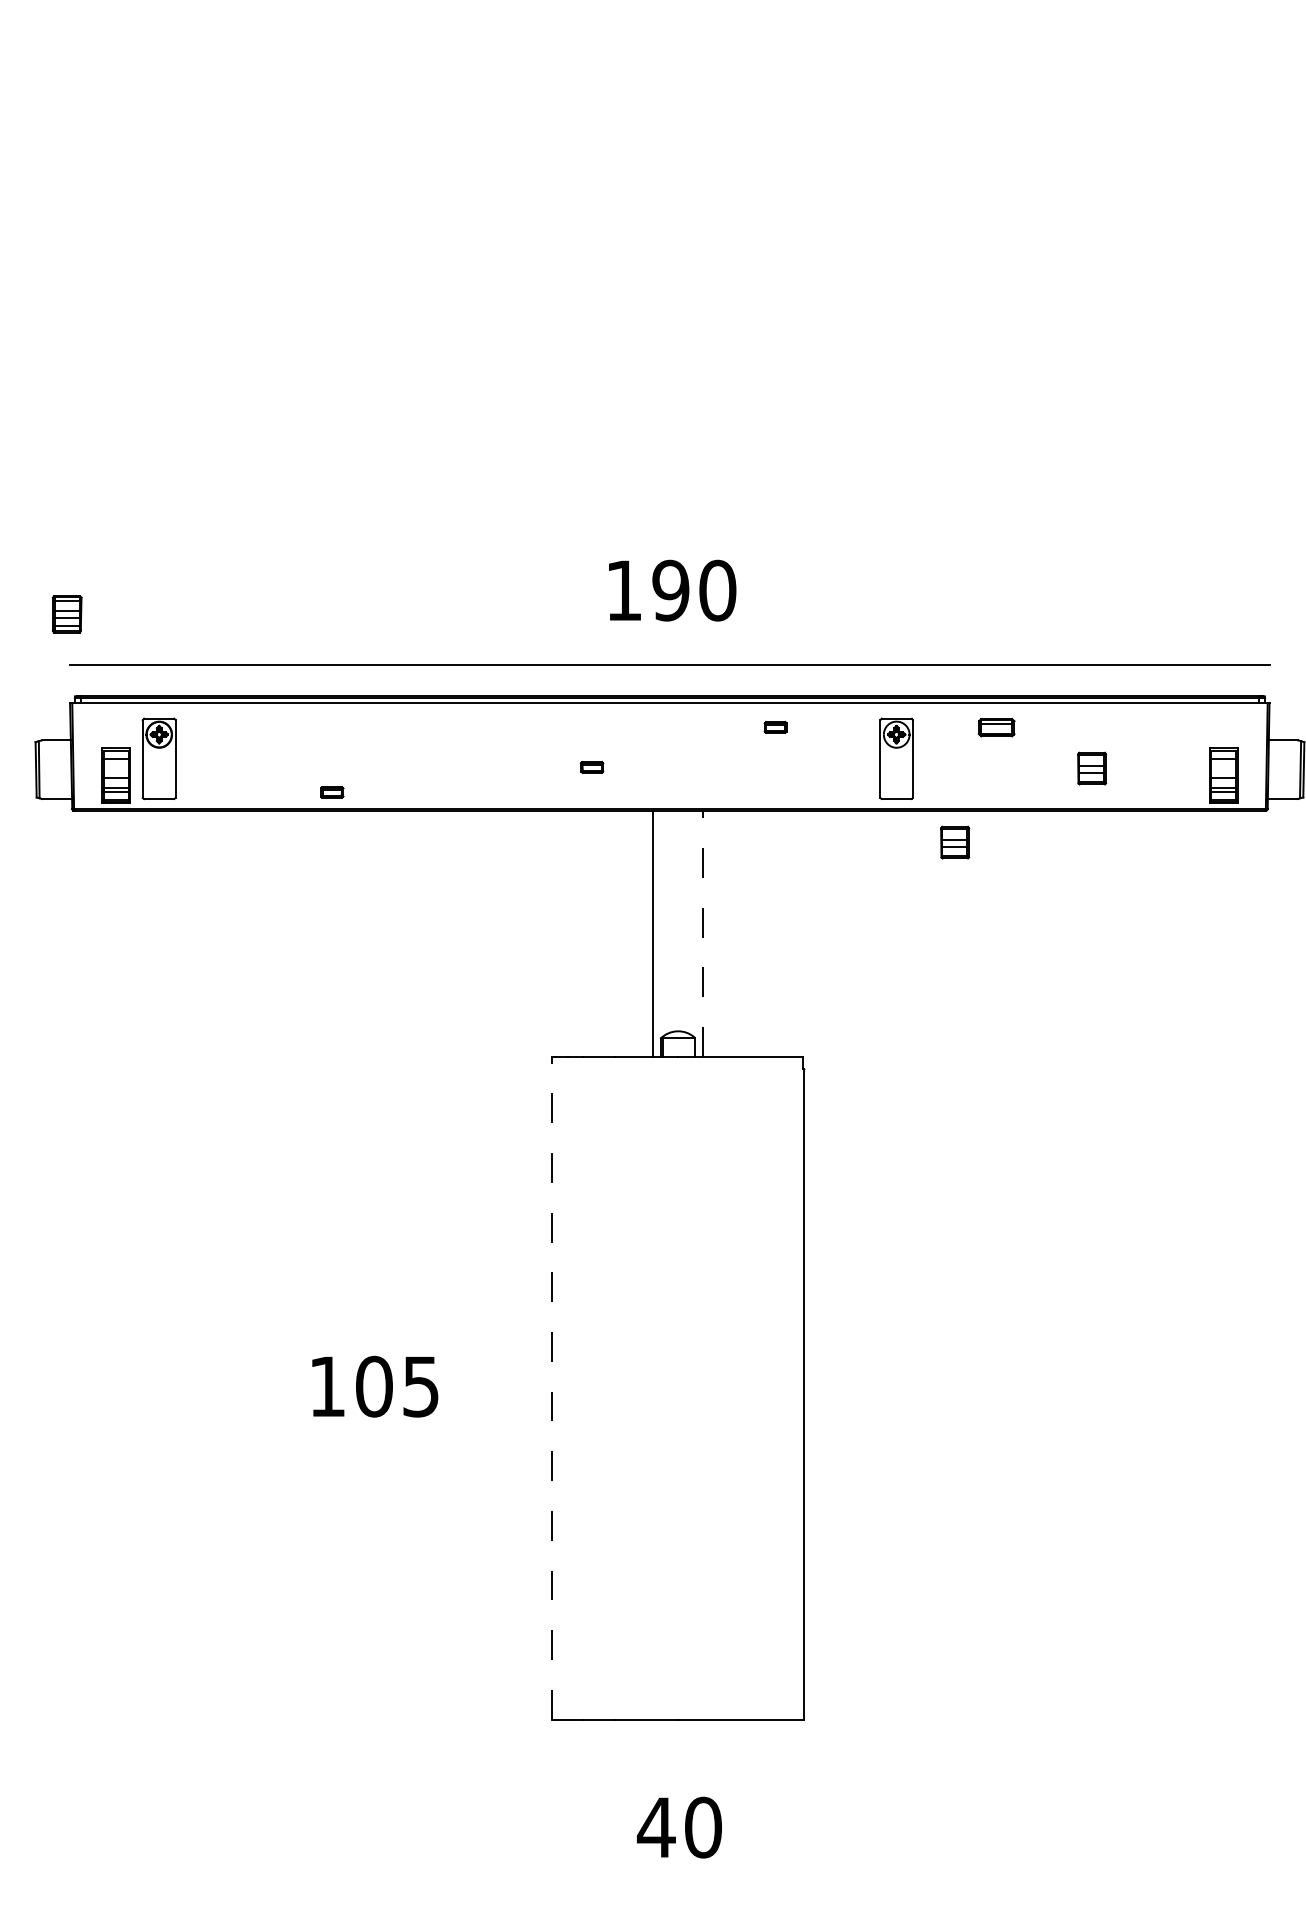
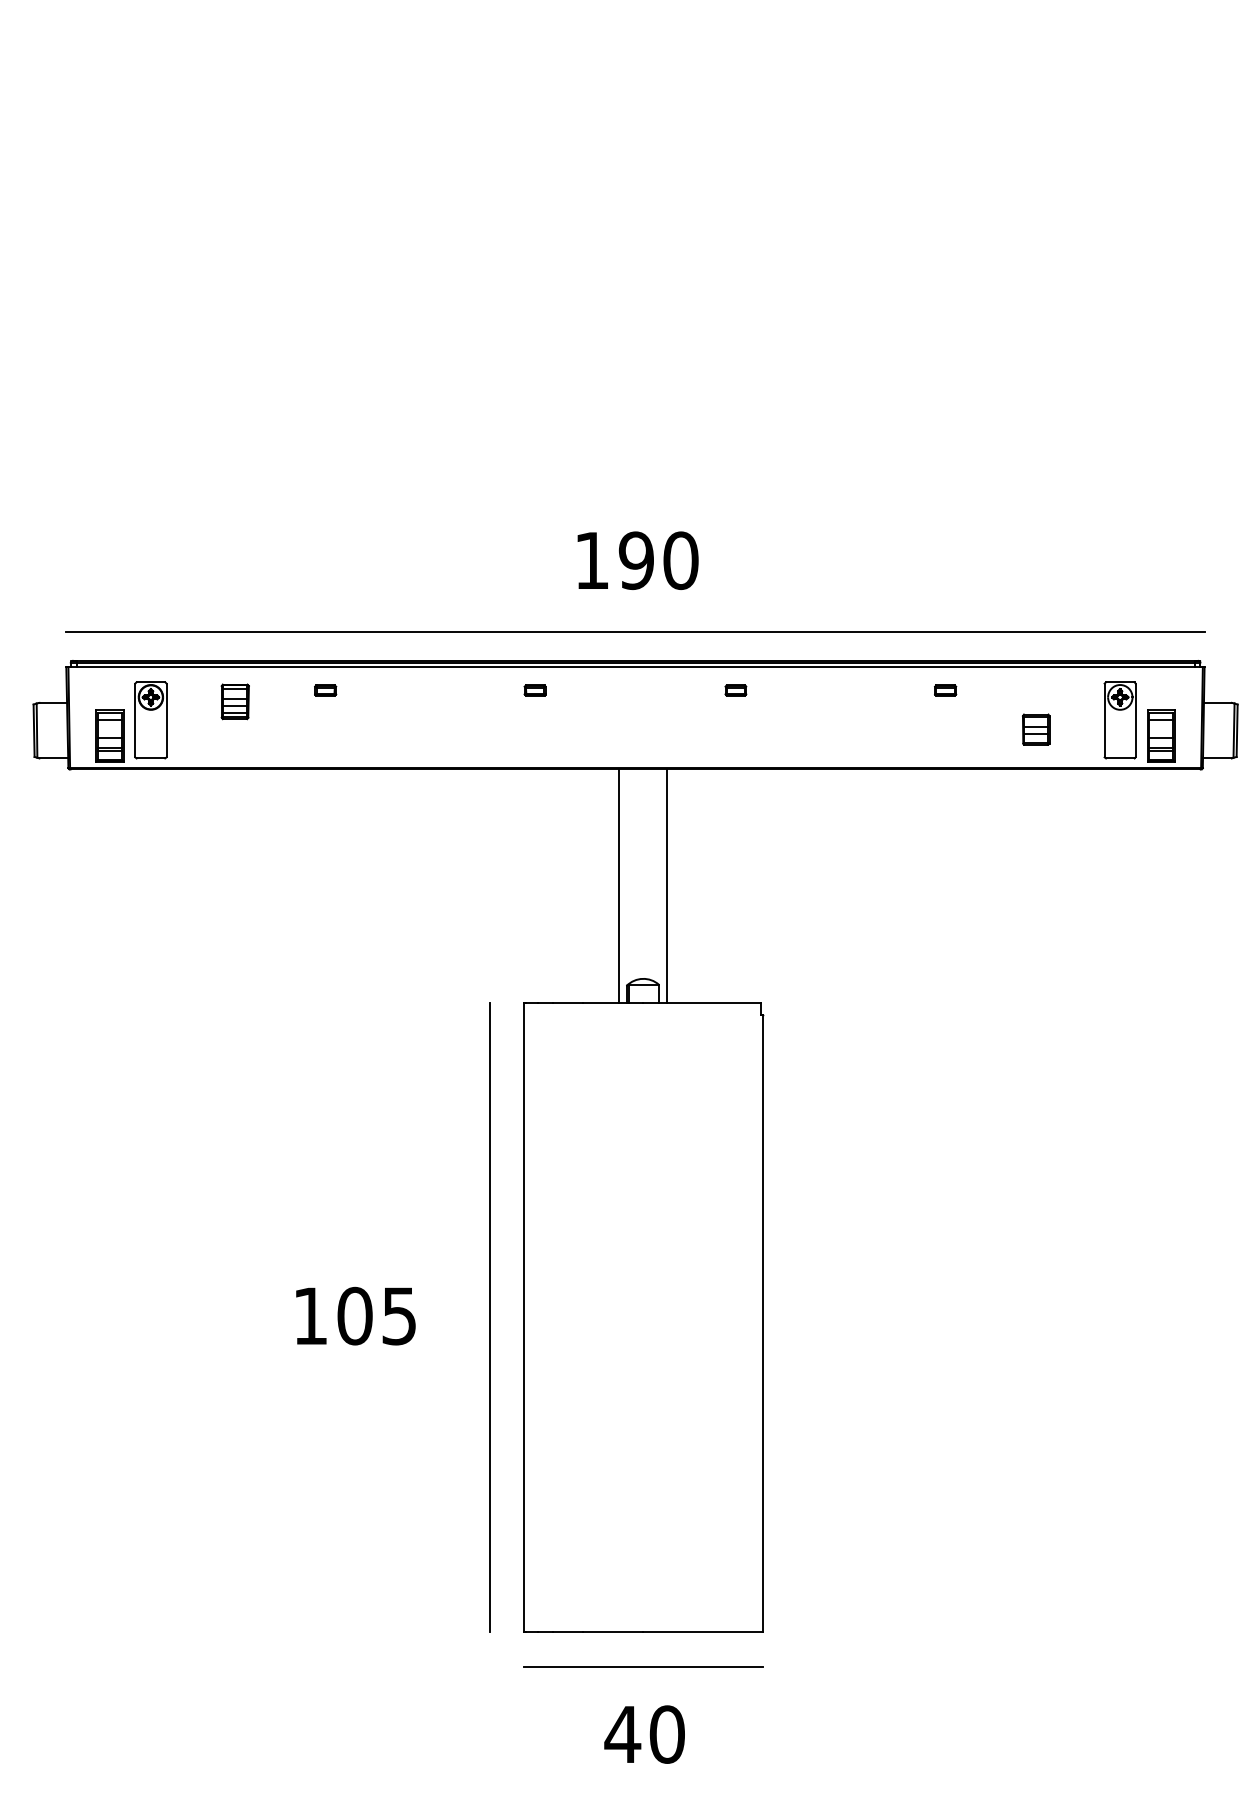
part: (66, 614) -> (234, 701), moved
part: (996, 726) -> (945, 689), size x0.62
part: (896, 758) -> (1120, 719), moved
part: (592, 766) -> (535, 689), moved
part: (332, 792) -> (325, 690), moved
part: (955, 842) -> (906, 799), removed
line: (703, 933) -> (667, 886), dashed -> solid
line: (516, 1387) -> (489, 1316), added
line: (552, 1387) -> (524, 1316), dashed -> solid
line: (678, 1756) -> (643, 1667), added

